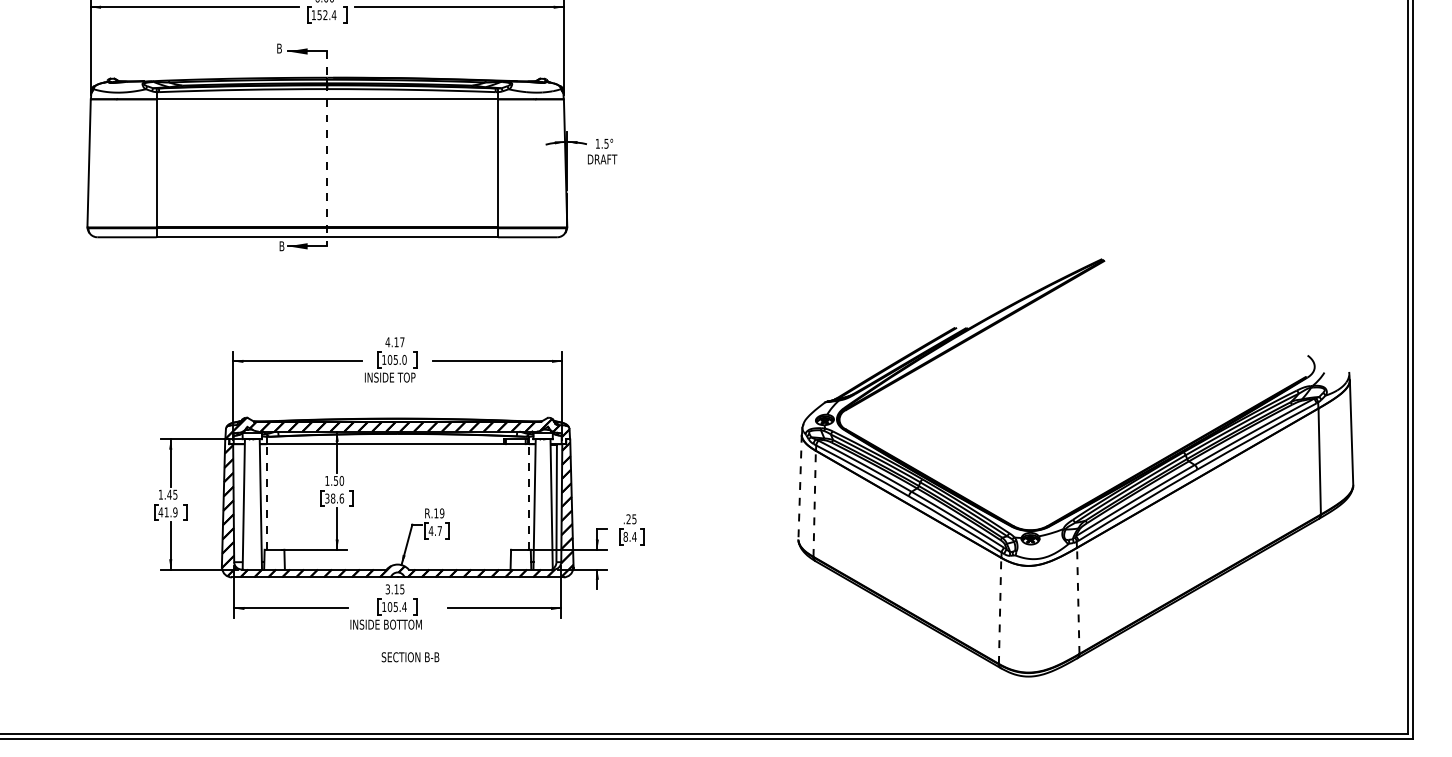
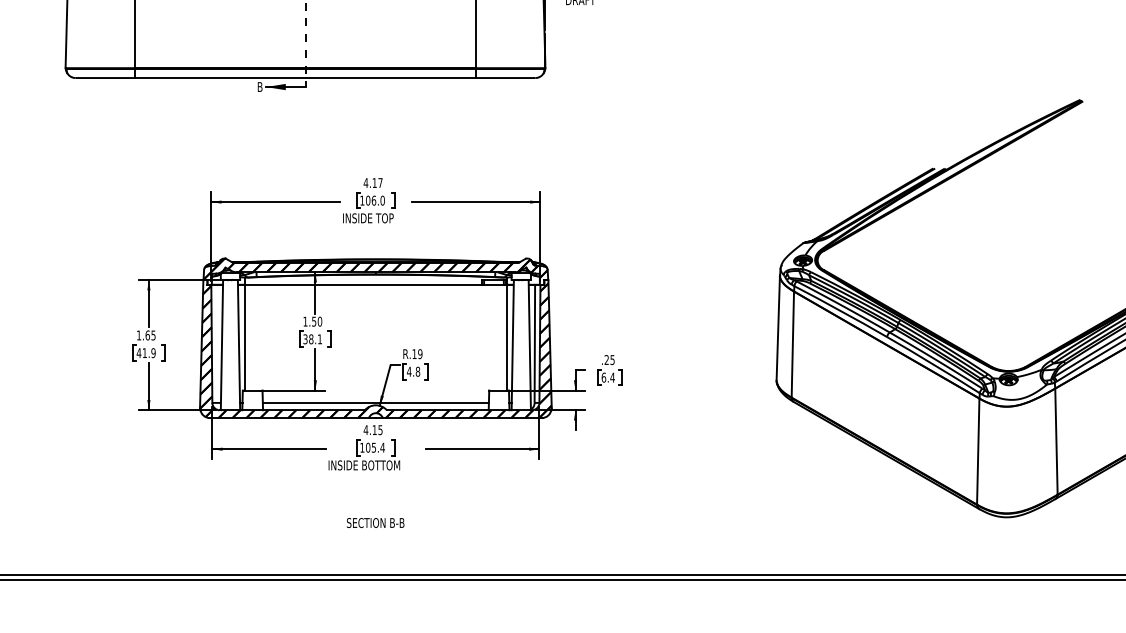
text: (395, 359) -> (373, 200), 105.0 -> 106.0
line: (800, 487) -> (778, 328), dashed -> solid
text: (169, 494) -> (147, 335), 1.45 -> 1.65
line: (266, 496) -> (244, 337), dashed -> solid
line: (528, 496) -> (506, 337), dashed -> solid
text: (341, 498) -> (319, 339), 38.6 -> 38.1
line: (814, 503) -> (792, 344), dashed -> solid
text: (439, 531) -> (417, 372), 4.7 -> 4.8
text: (625, 536) -> (603, 377), 8.4 -> 6.4
line: (397, 562) -> (375, 403), added
text: (387, 589) -> (365, 430), 3.15 -> 4.15
line: (1078, 600) -> (1056, 441), dashed -> solid
line: (1000, 610) -> (978, 451), dashed -> solid
text: (410, 657) -> (375, 523), moved

